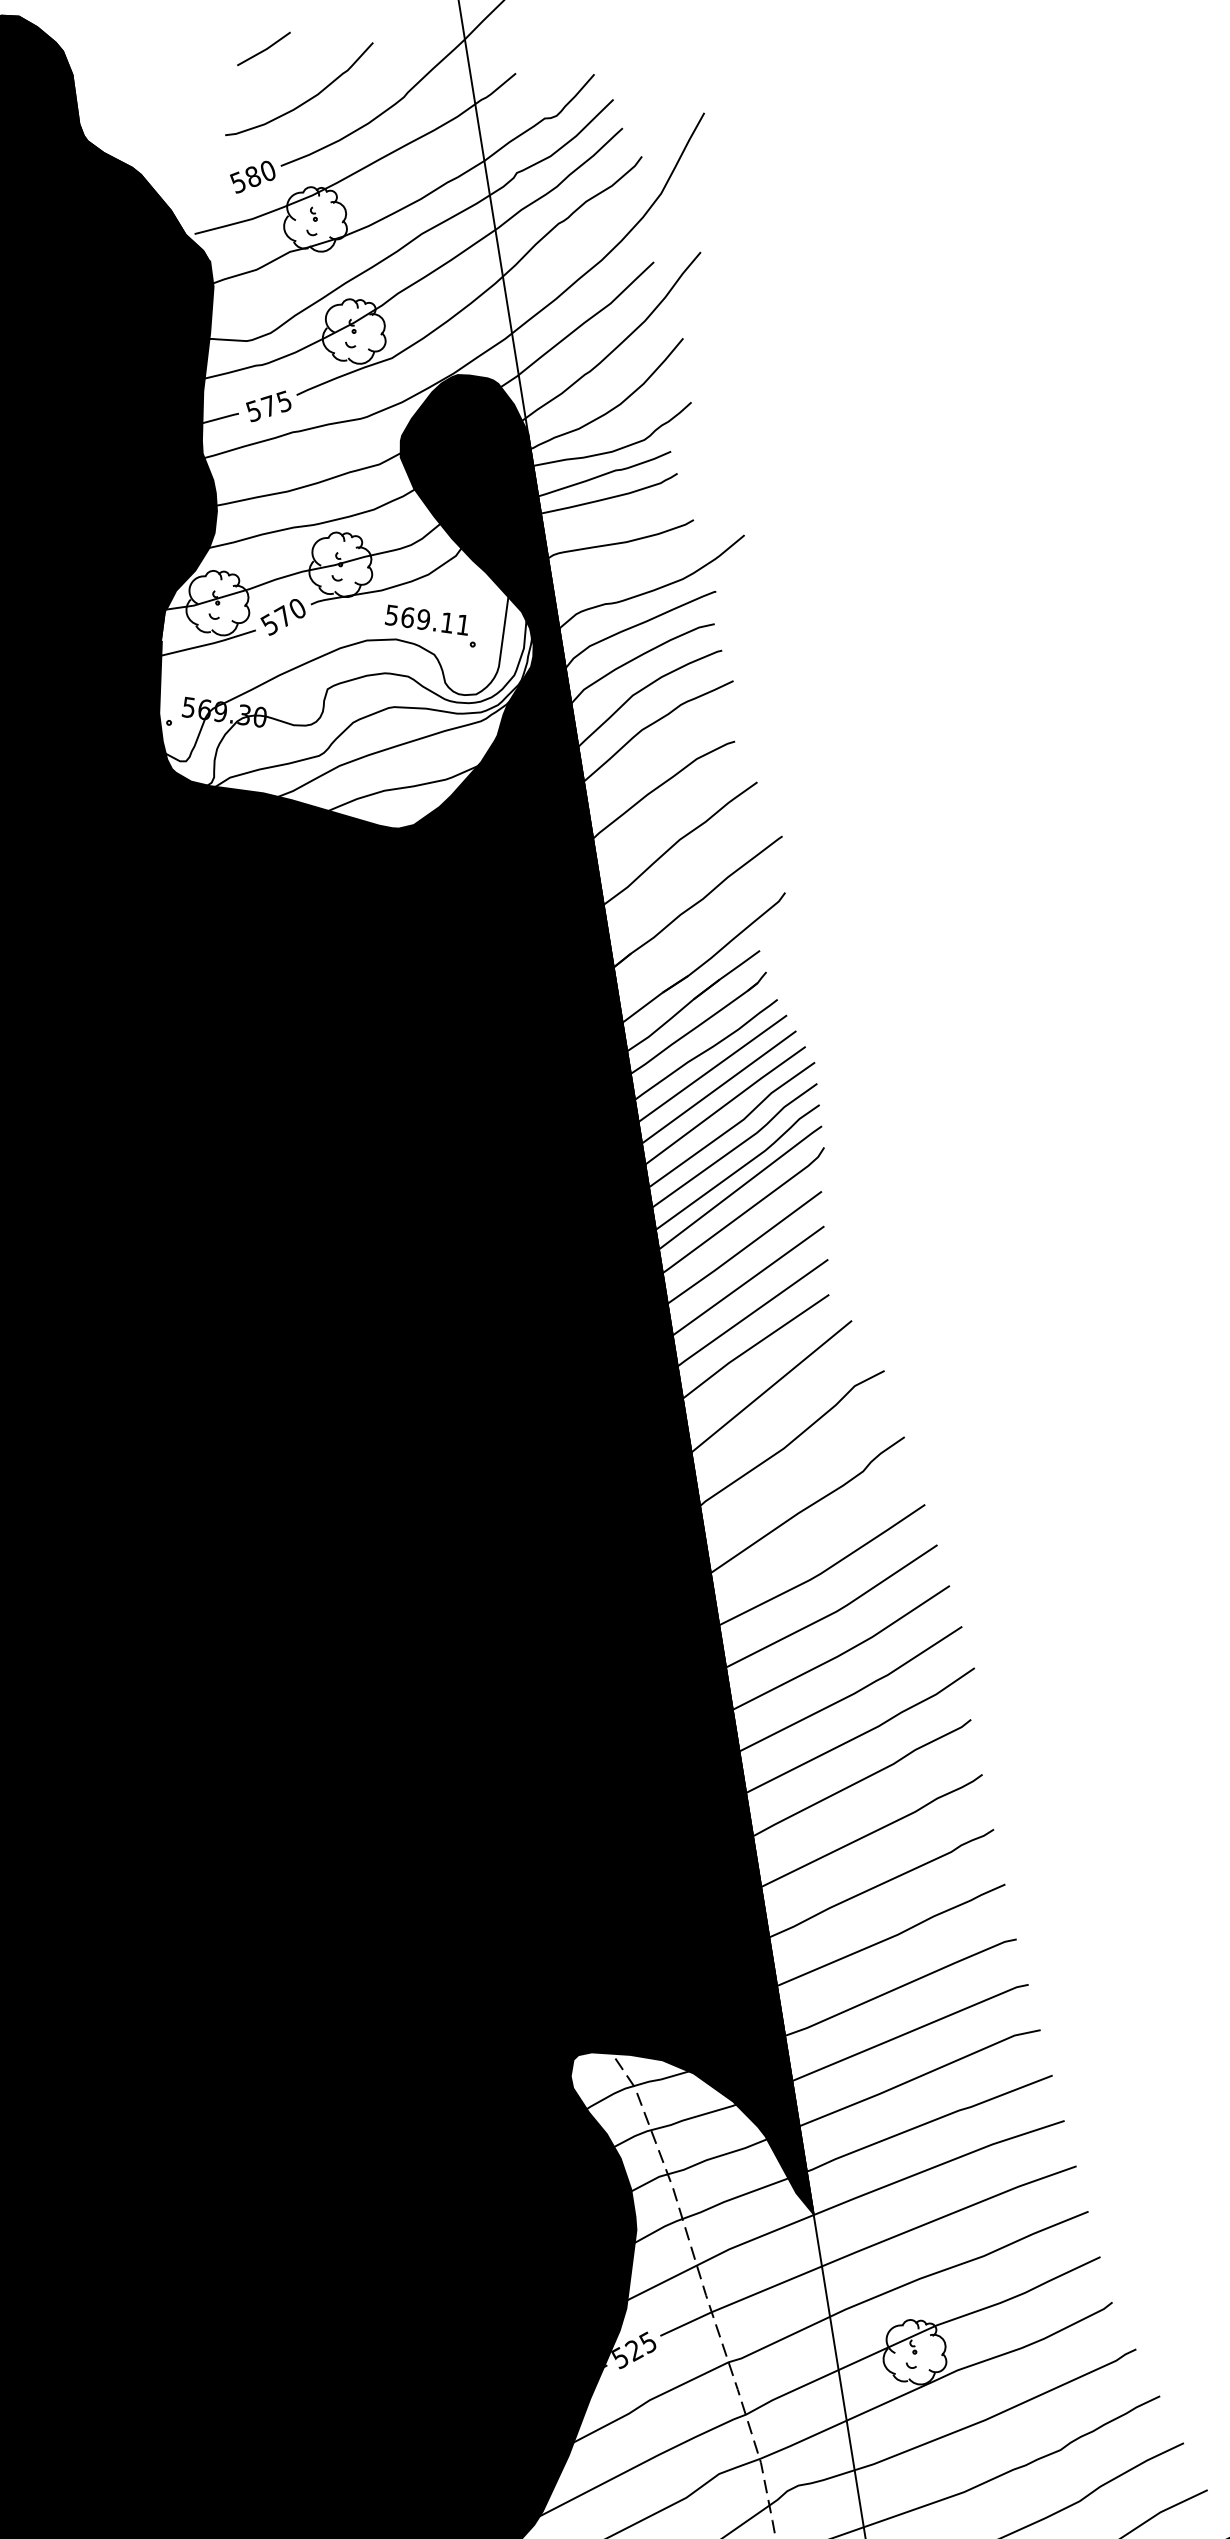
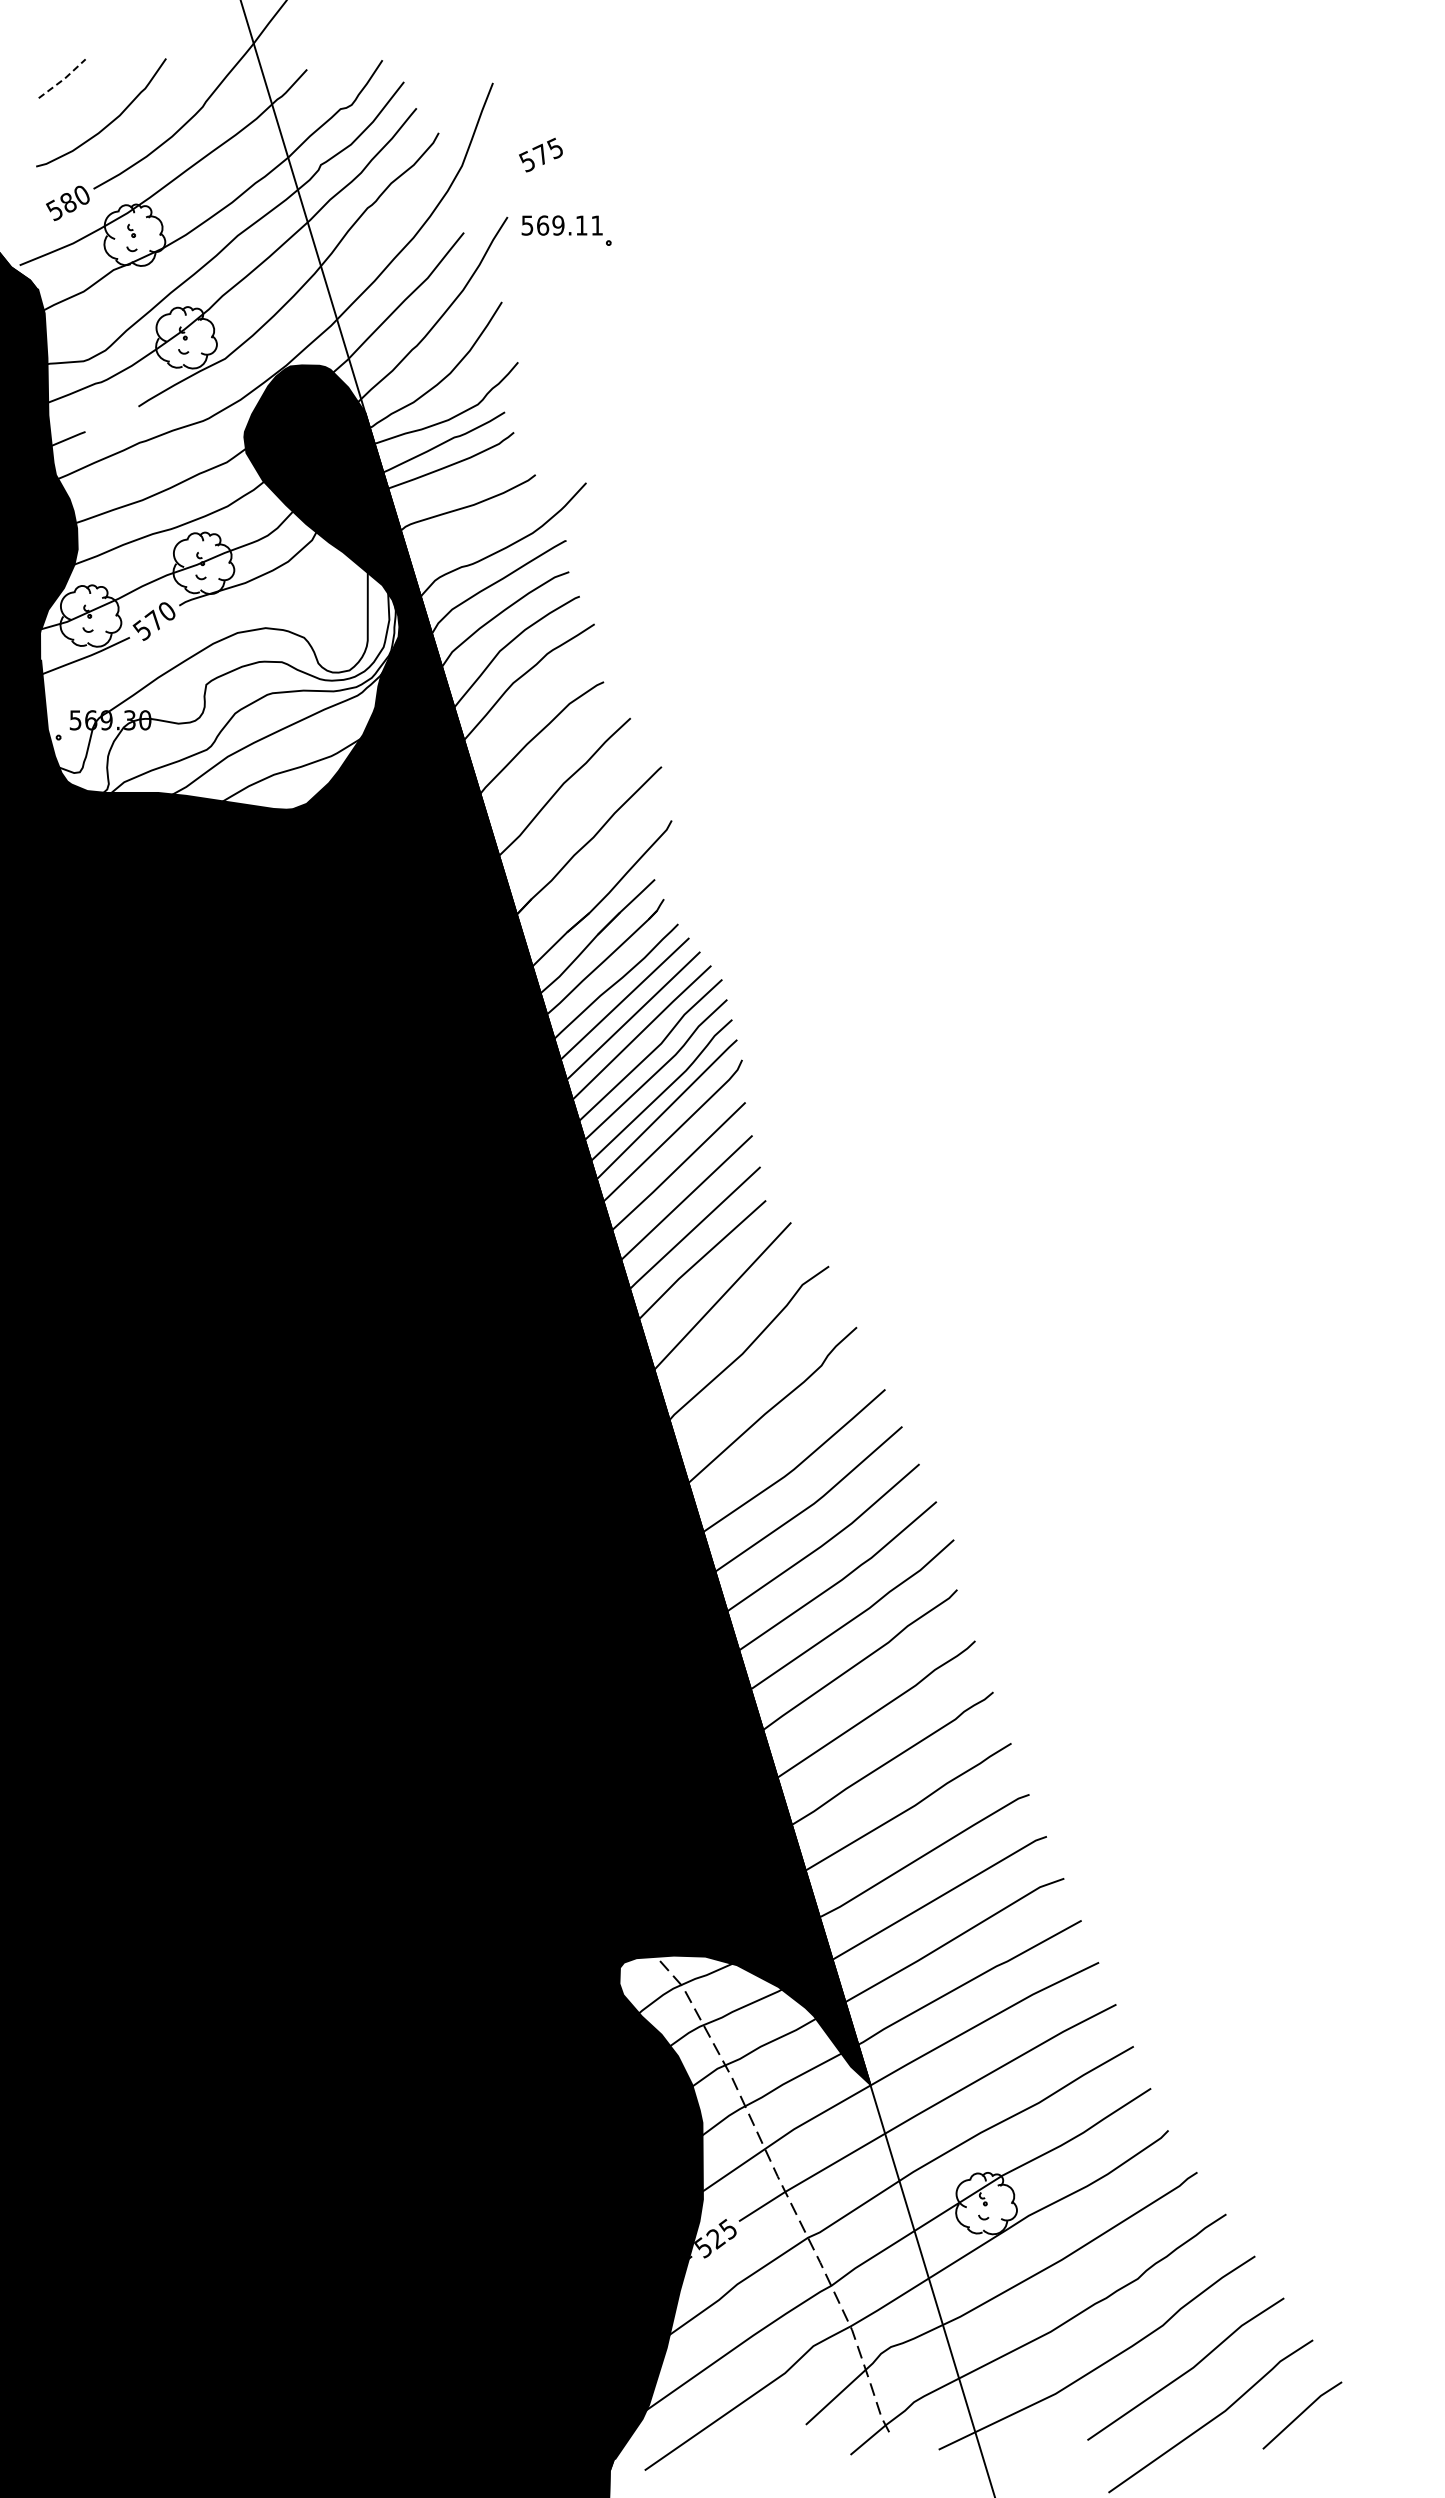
line: (266, 50) -> (64, 79), solid -> dashed
text: (268, 405) -> (540, 154), moved
part: (431, 625) -> (566, 230), moved

